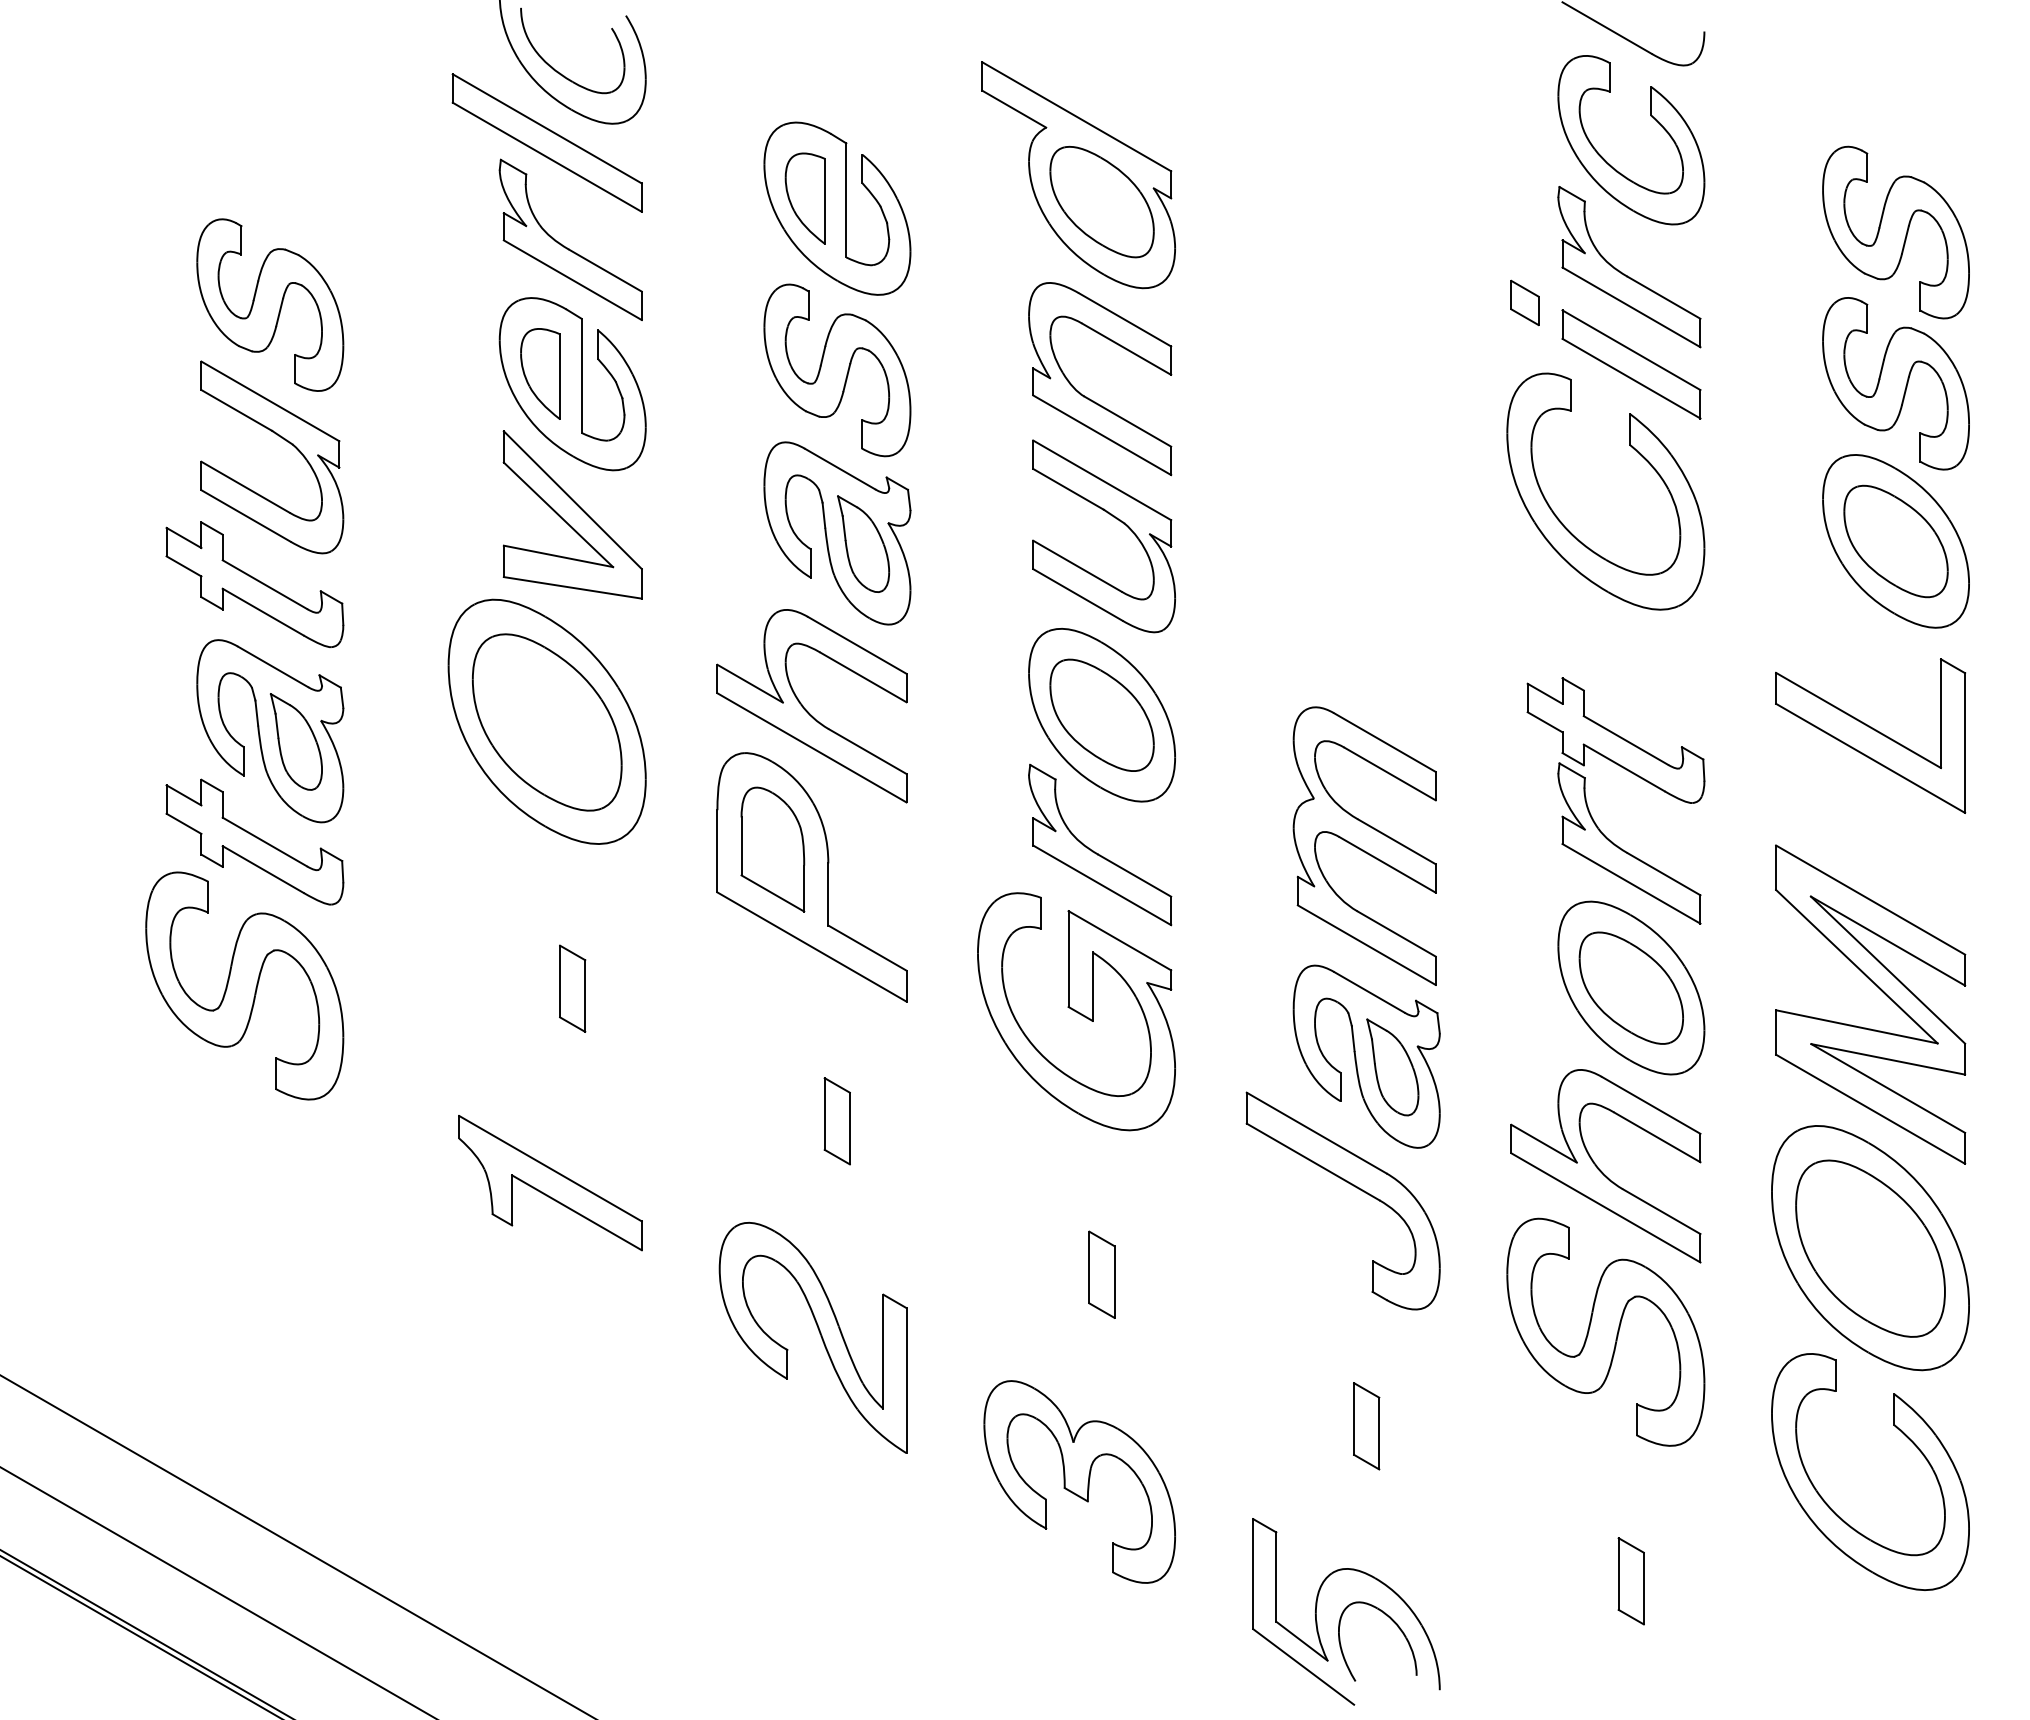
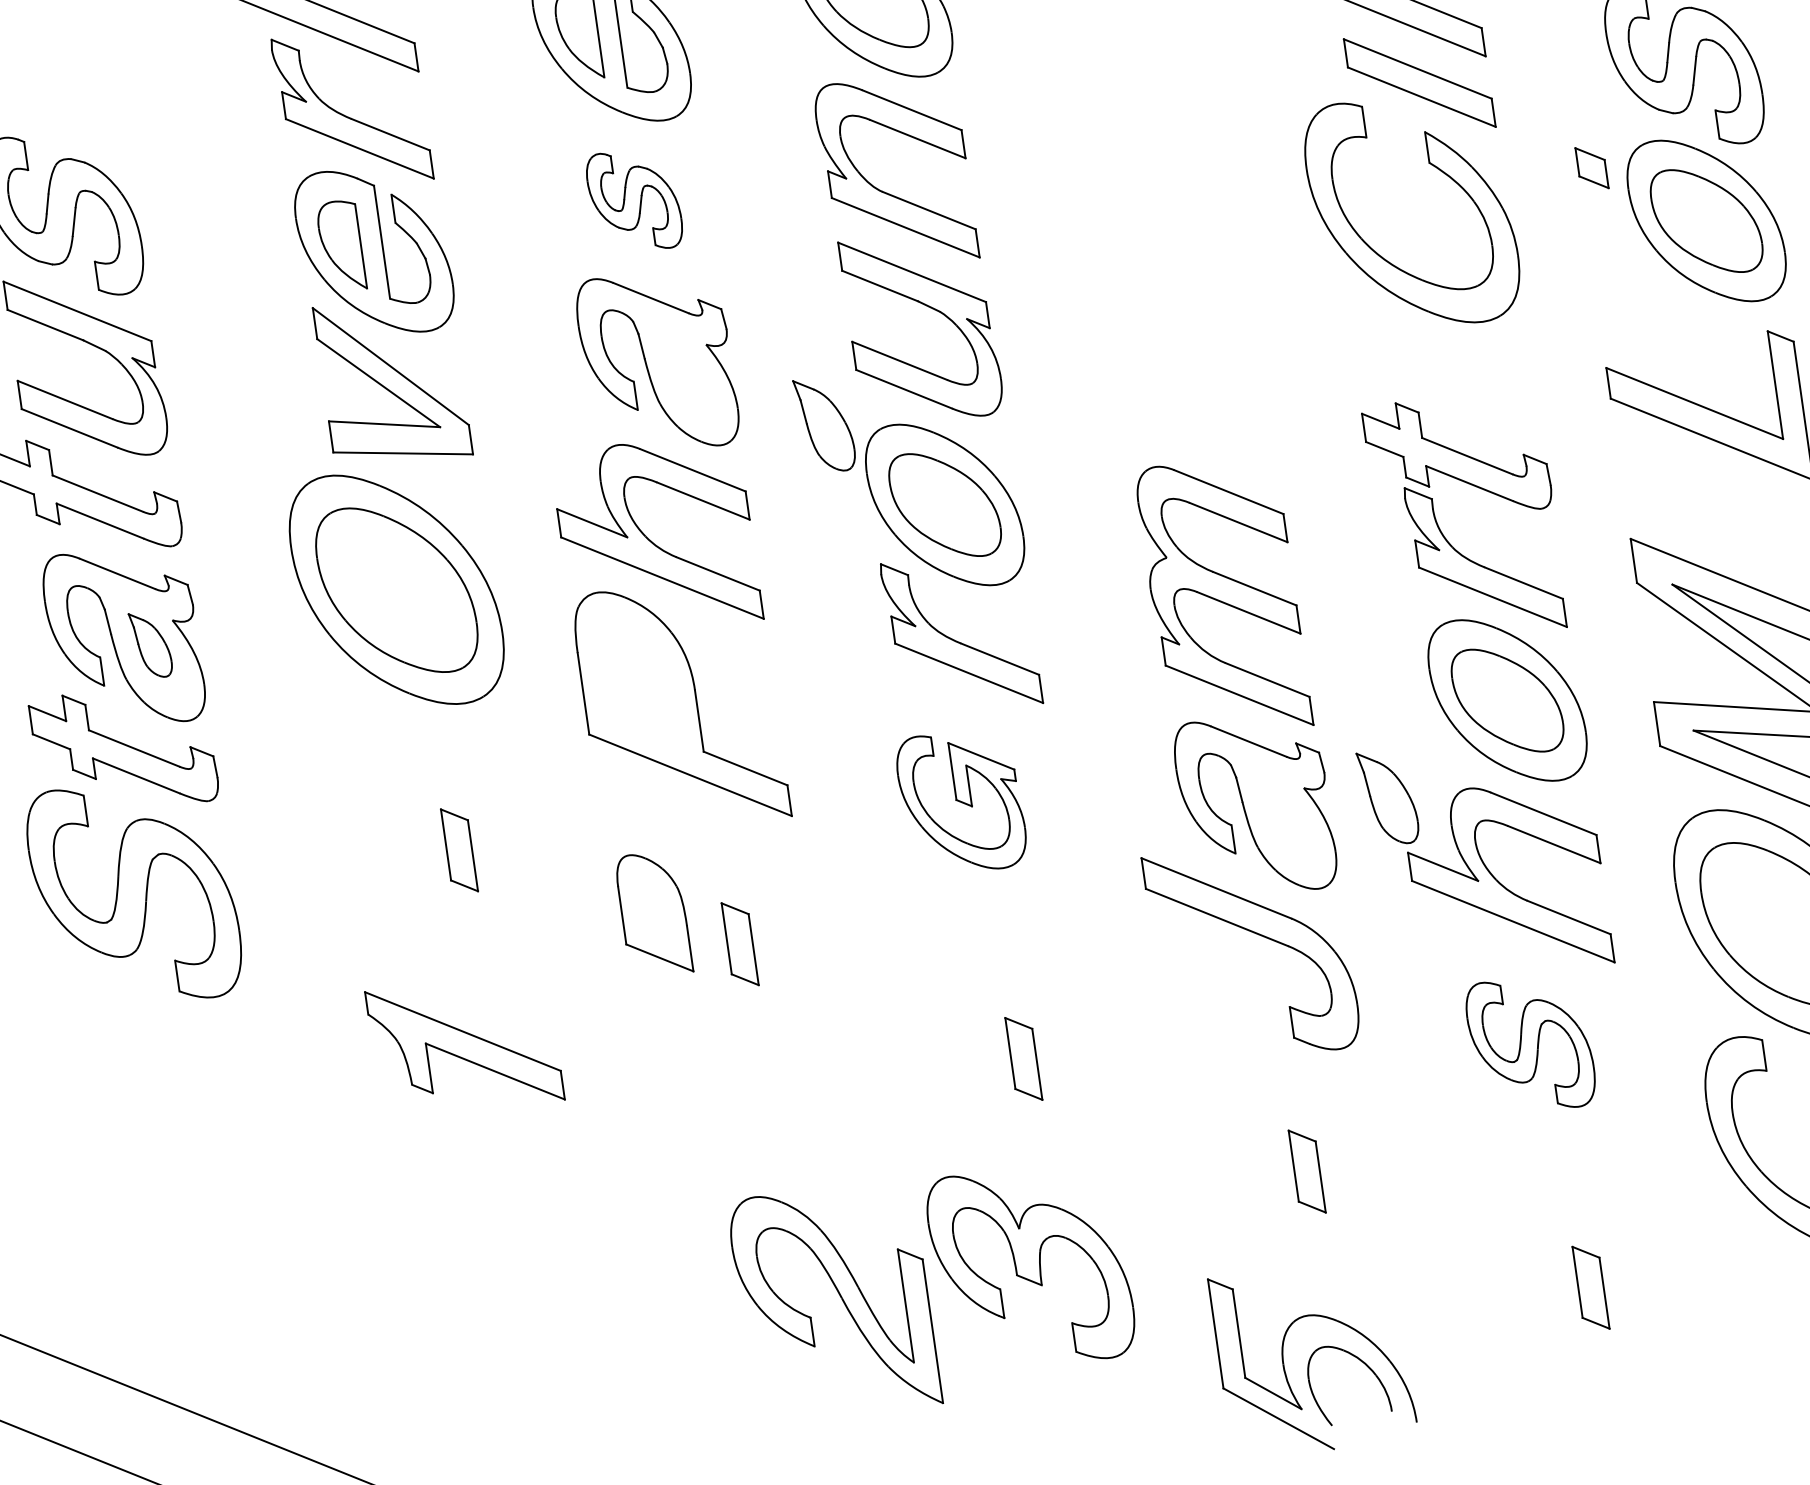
part: (1524, 302) -> (1591, 167), moved
part: (837, 370) -> (634, 200), size x0.6
part: (863, 543) -> (824, 424), moved
part: (295, 741) -> (150, 644), size x0.7
part: (772, 849) -> (653, 914), moved
part: (1076, 1011) -> (961, 801), size x0.6
part: (1392, 1067) -> (1388, 797), moved
part: (1605, 1331) -> (1530, 1044), size x0.6
part: (819, 1333) -> (840, 1296), moved

